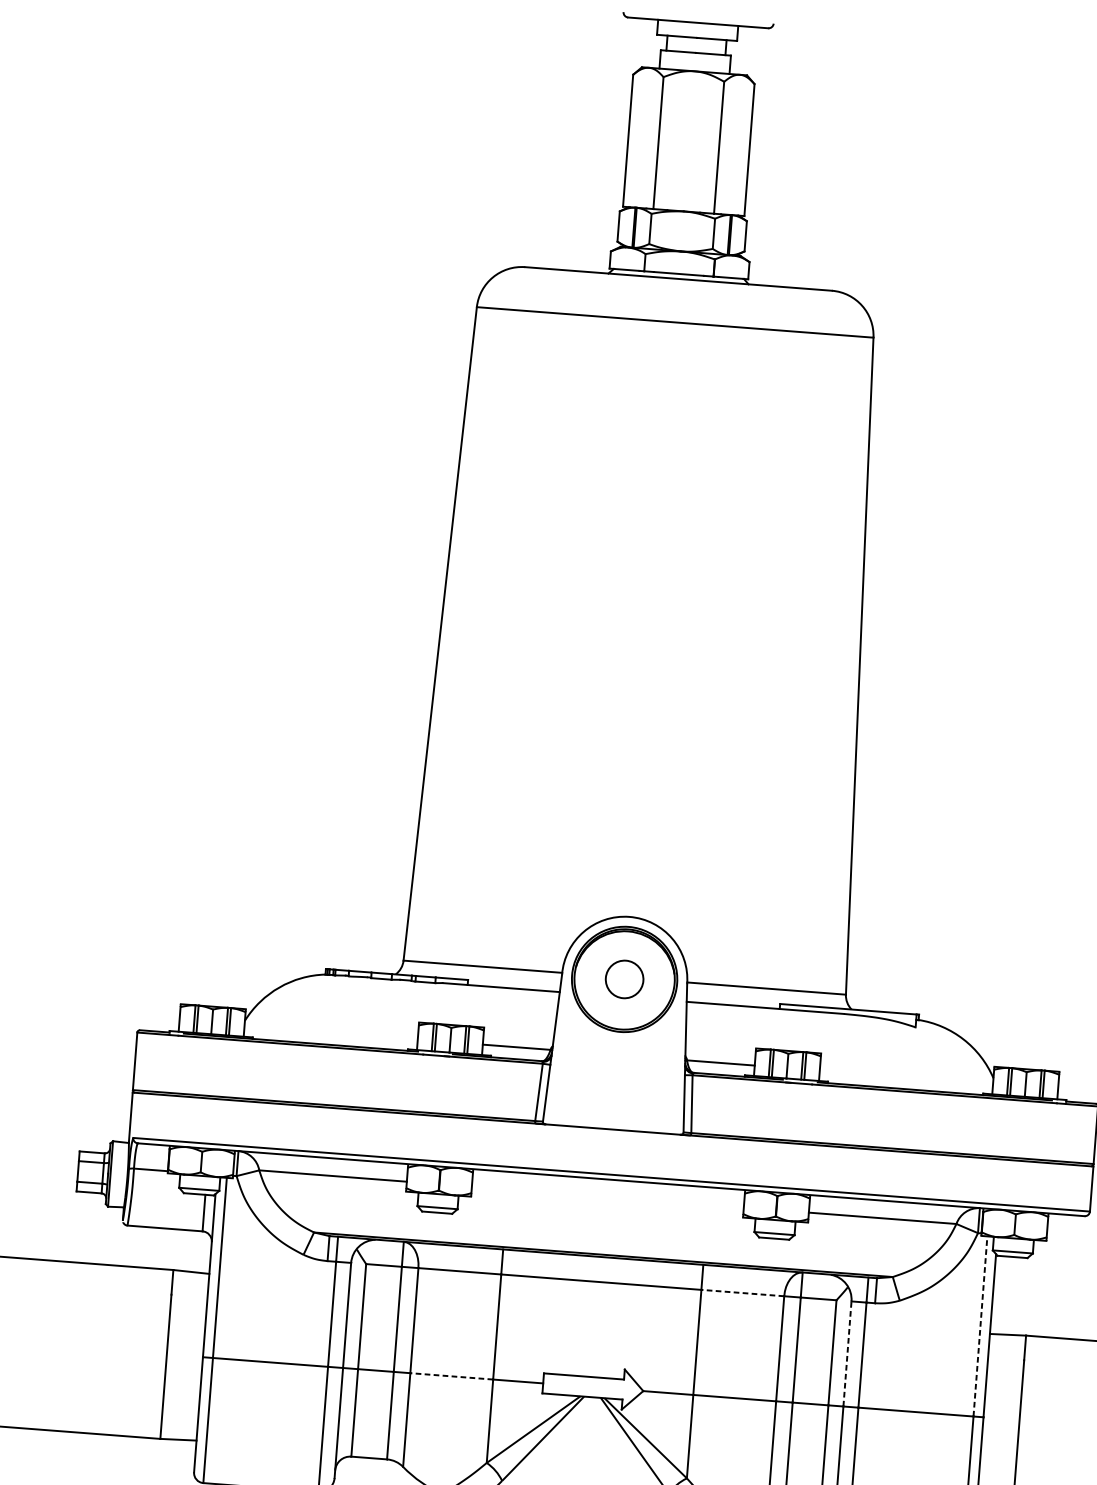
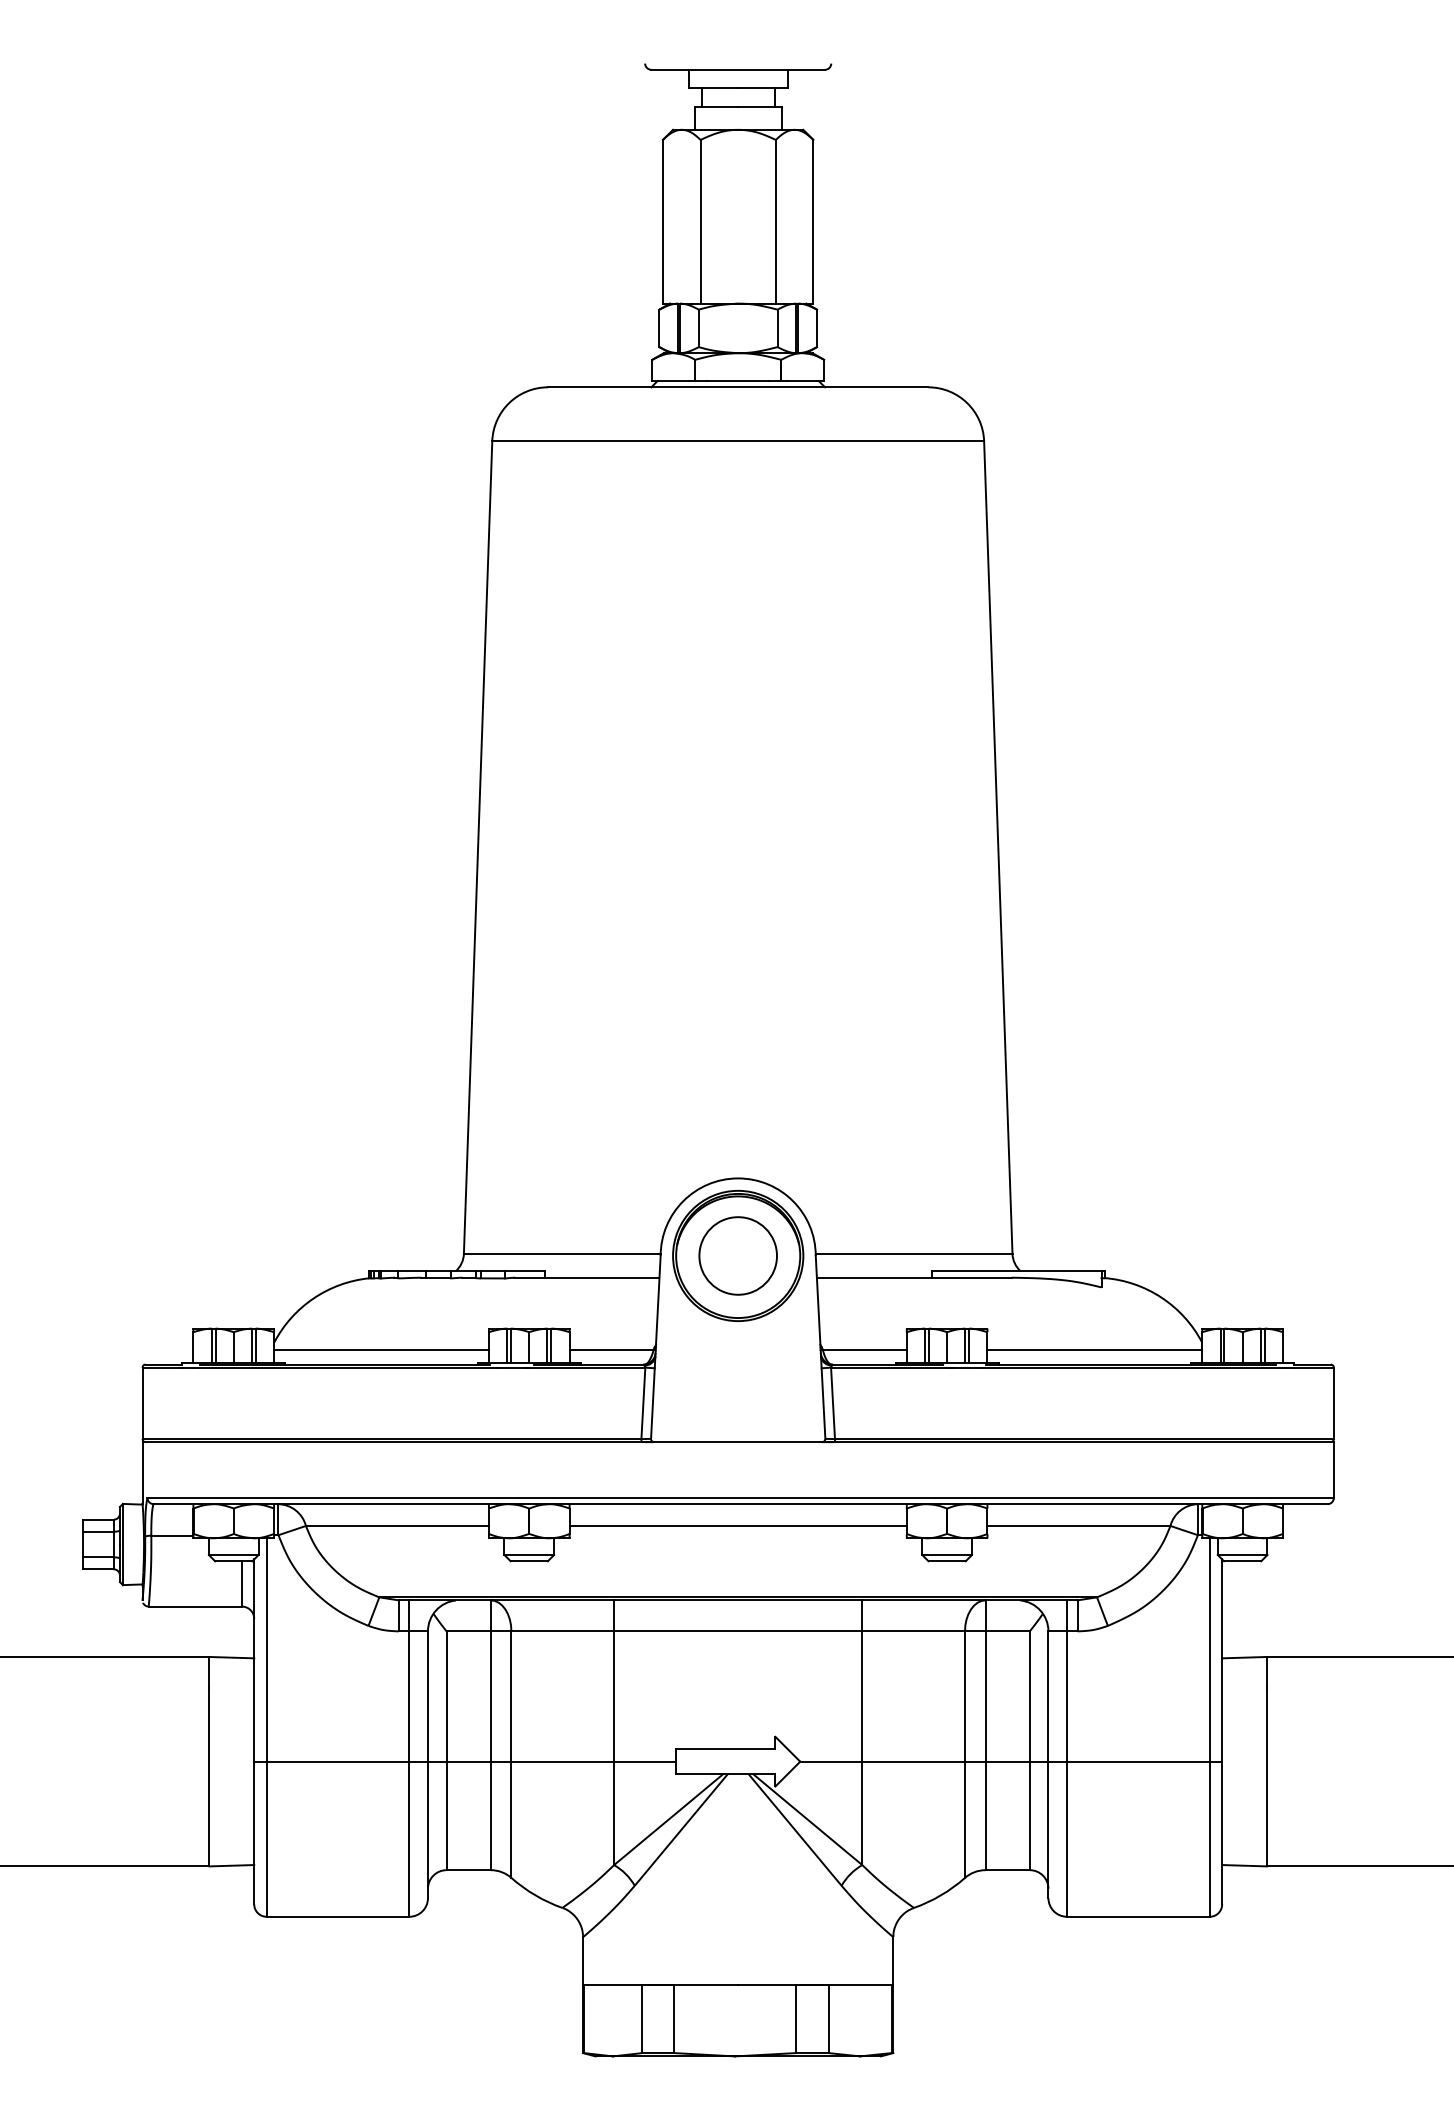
circle: (624, 979) -> (738, 1255), size x1.67
line: (331, 1032) -> (381, 1349), added
line: (906, 1076) -> (1094, 1349), added
line: (607, 1196) -> (737, 1525), added
line: (742, 1293) -> (913, 1631), dashed -> solid
line: (980, 1326) -> (1209, 1649), dashed -> solid
line: (847, 1353) -> (1048, 1696), dashed -> solid
line: (451, 1376) -> (562, 1761), dashed -> solid

